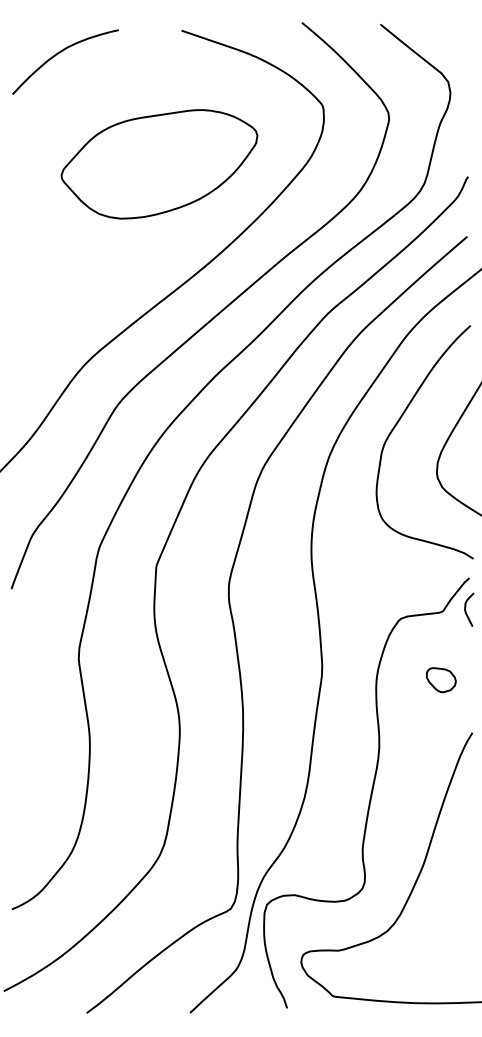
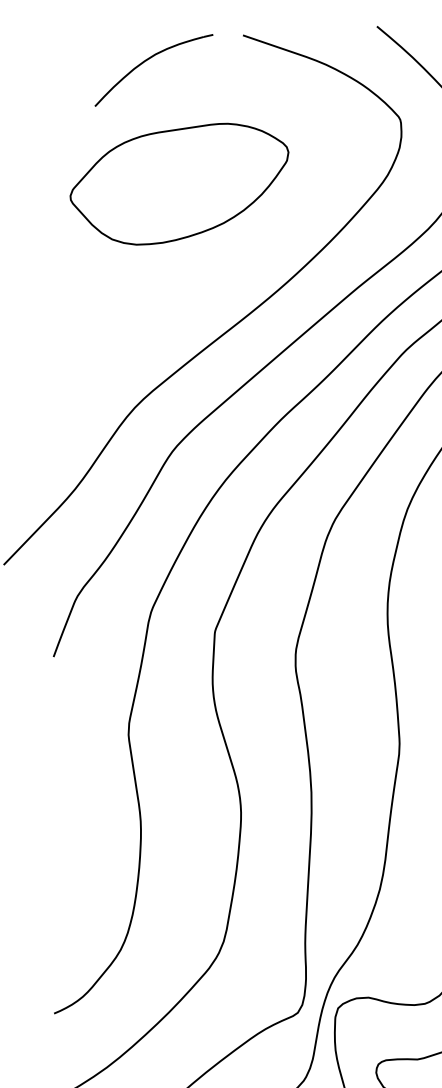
part: (61, 52) -> (149, 59), moved
part: (159, 164) -> (179, 184), moved

